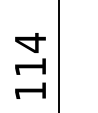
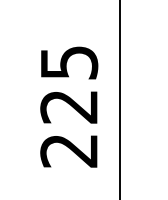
text: (30, 66) -> (69, 105), 114 -> 225

